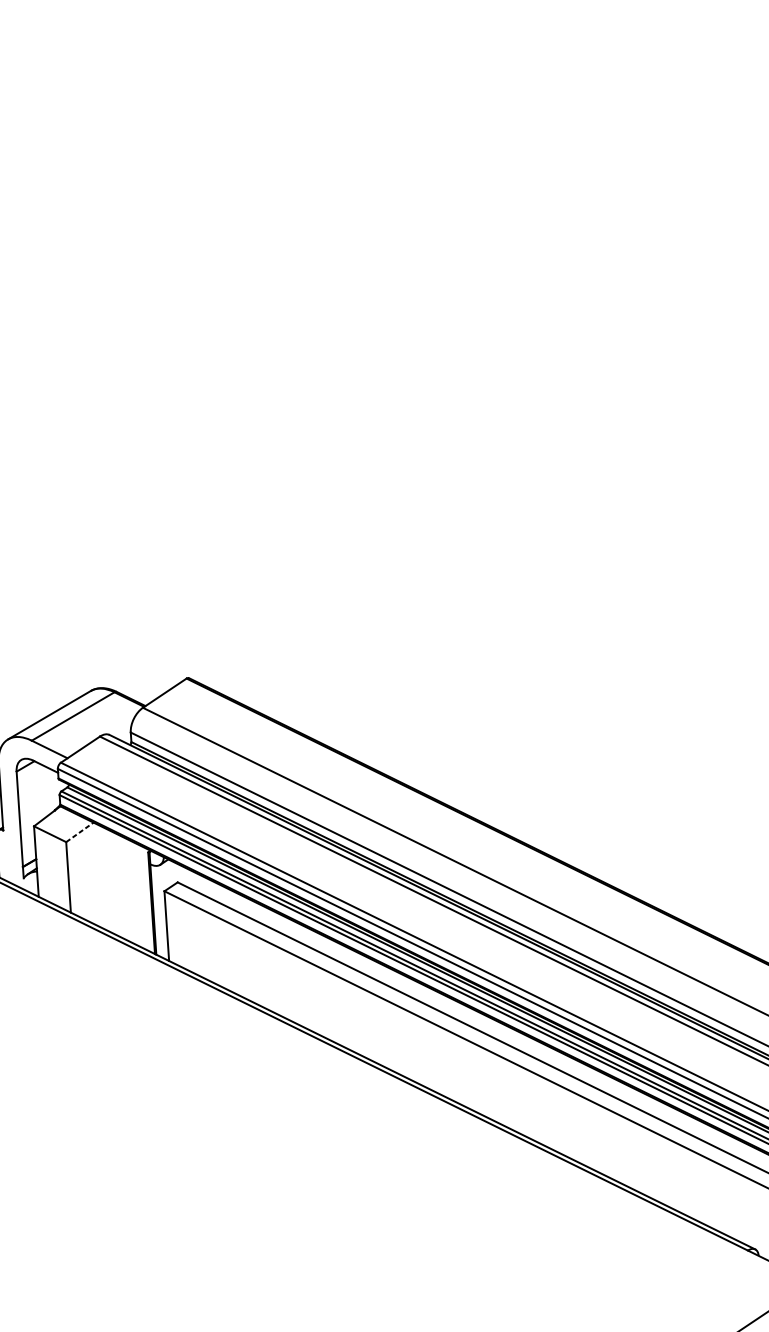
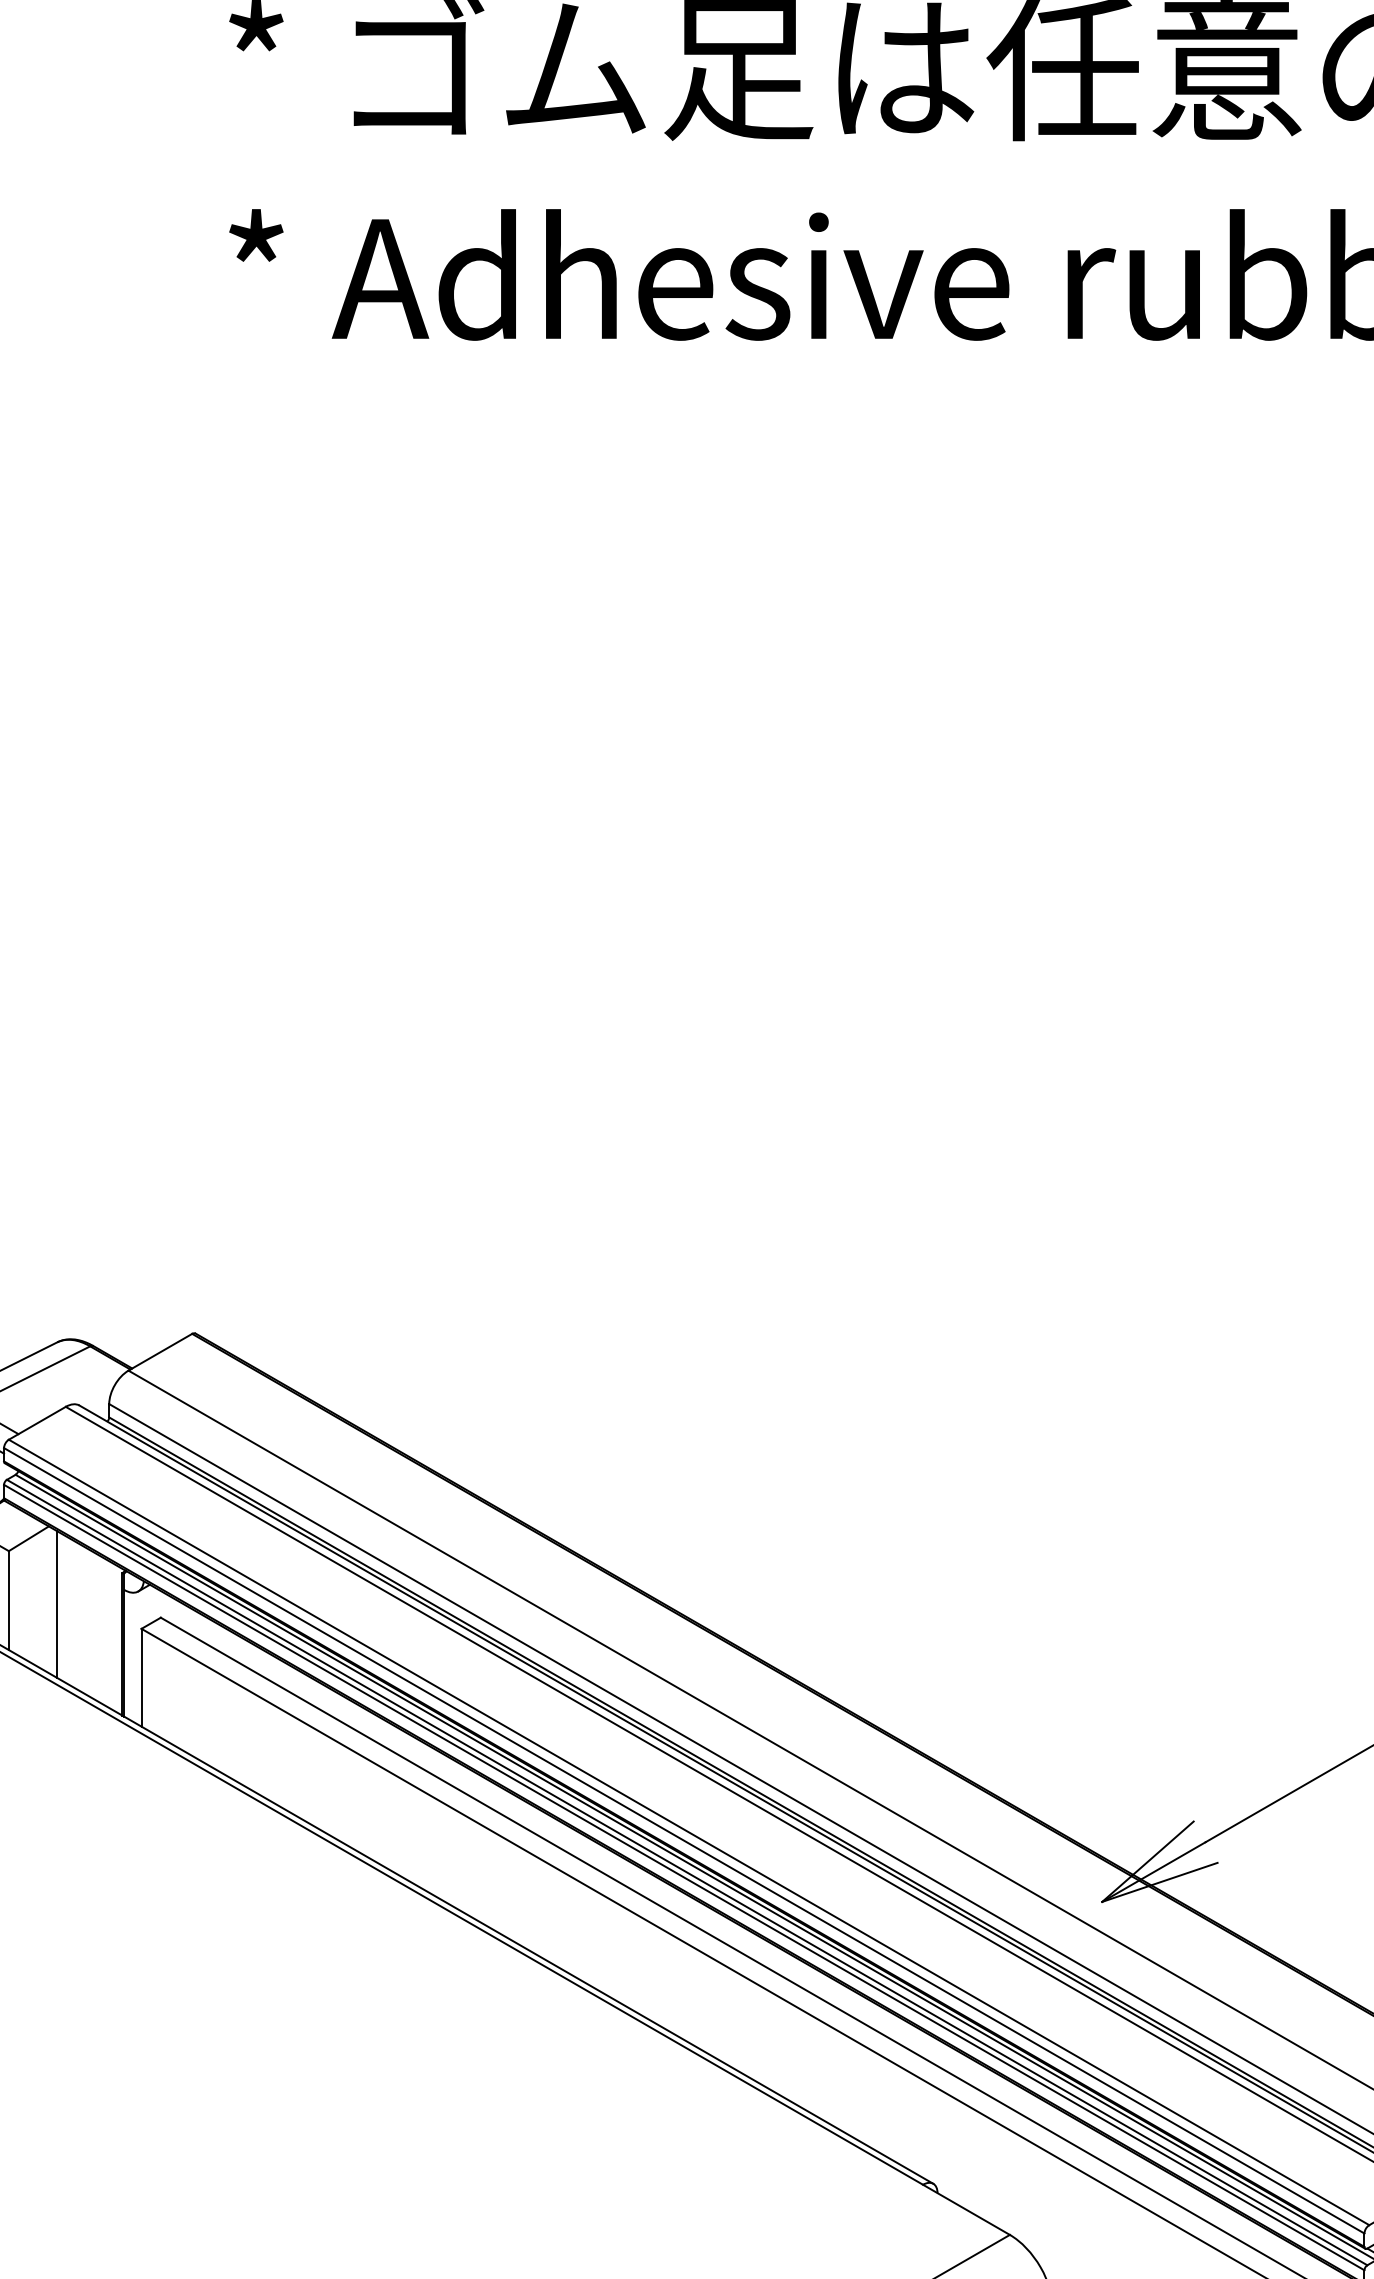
line: (79, 832) -> (28, 1538), dashed -> solid
line: (103, 877) -> (57, 1604), added

